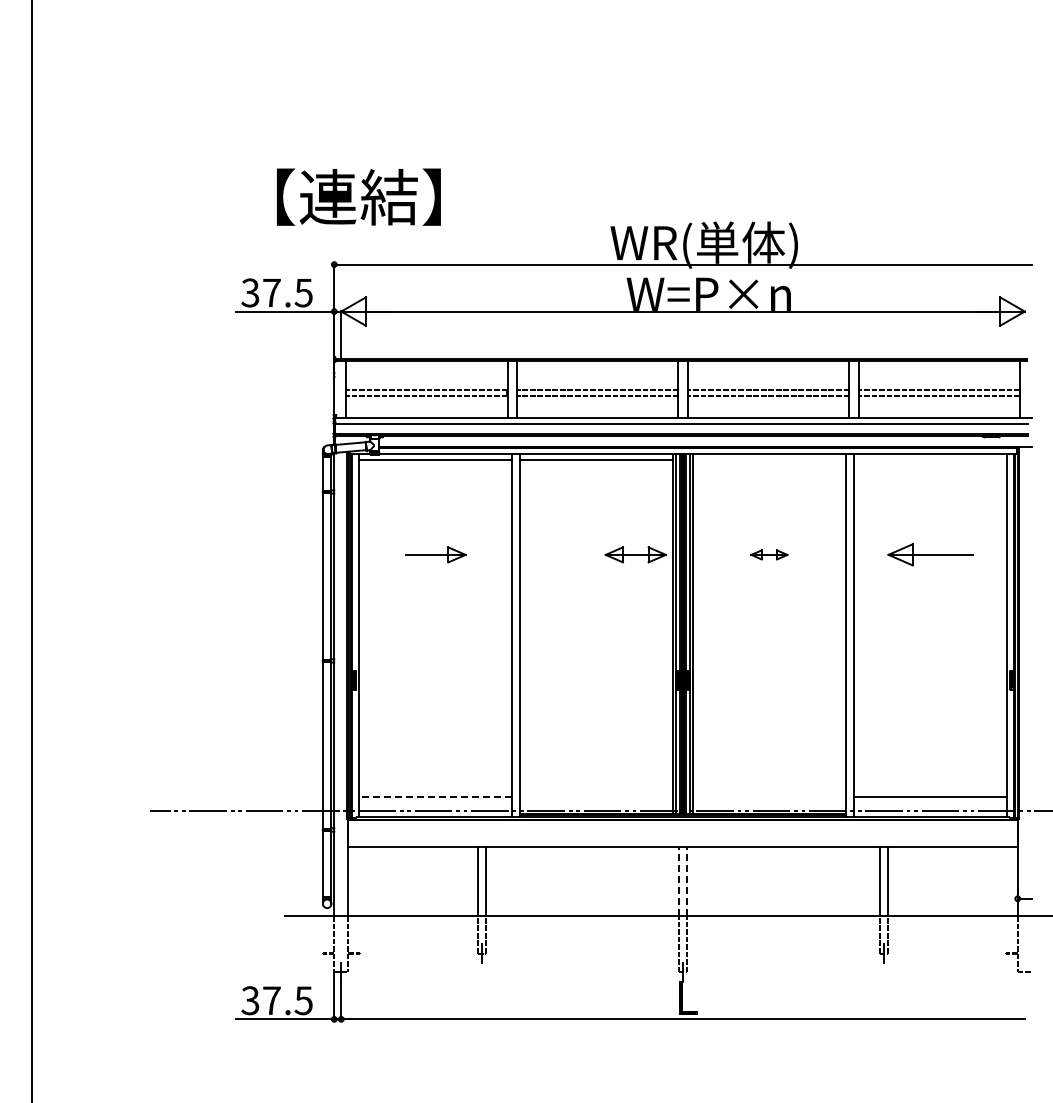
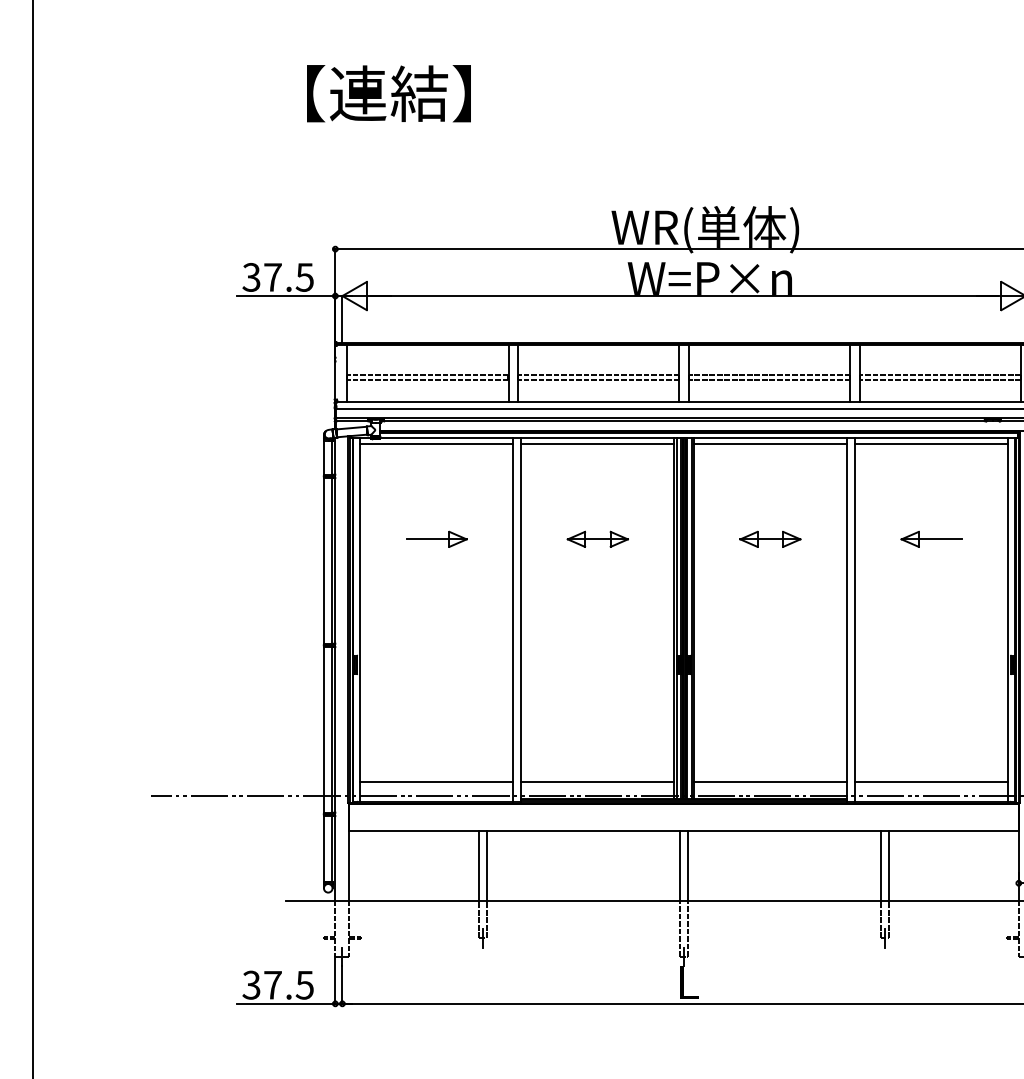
text: (358, 196) -> (388, 92), moved
line: (768, 459) -> (769, 443), added
line: (930, 459) -> (931, 443), added
part: (635, 554) -> (597, 538), moved
part: (769, 554) -> (770, 538), size x1.67
part: (930, 554) -> (931, 538), size x0.71
line: (435, 797) -> (436, 781), dashed -> solid
line: (596, 797) -> (597, 781), added
line: (768, 797) -> (769, 781), added
line: (678, 881) -> (679, 865), dashed -> solid
line: (687, 881) -> (688, 865), dashed -> solid

